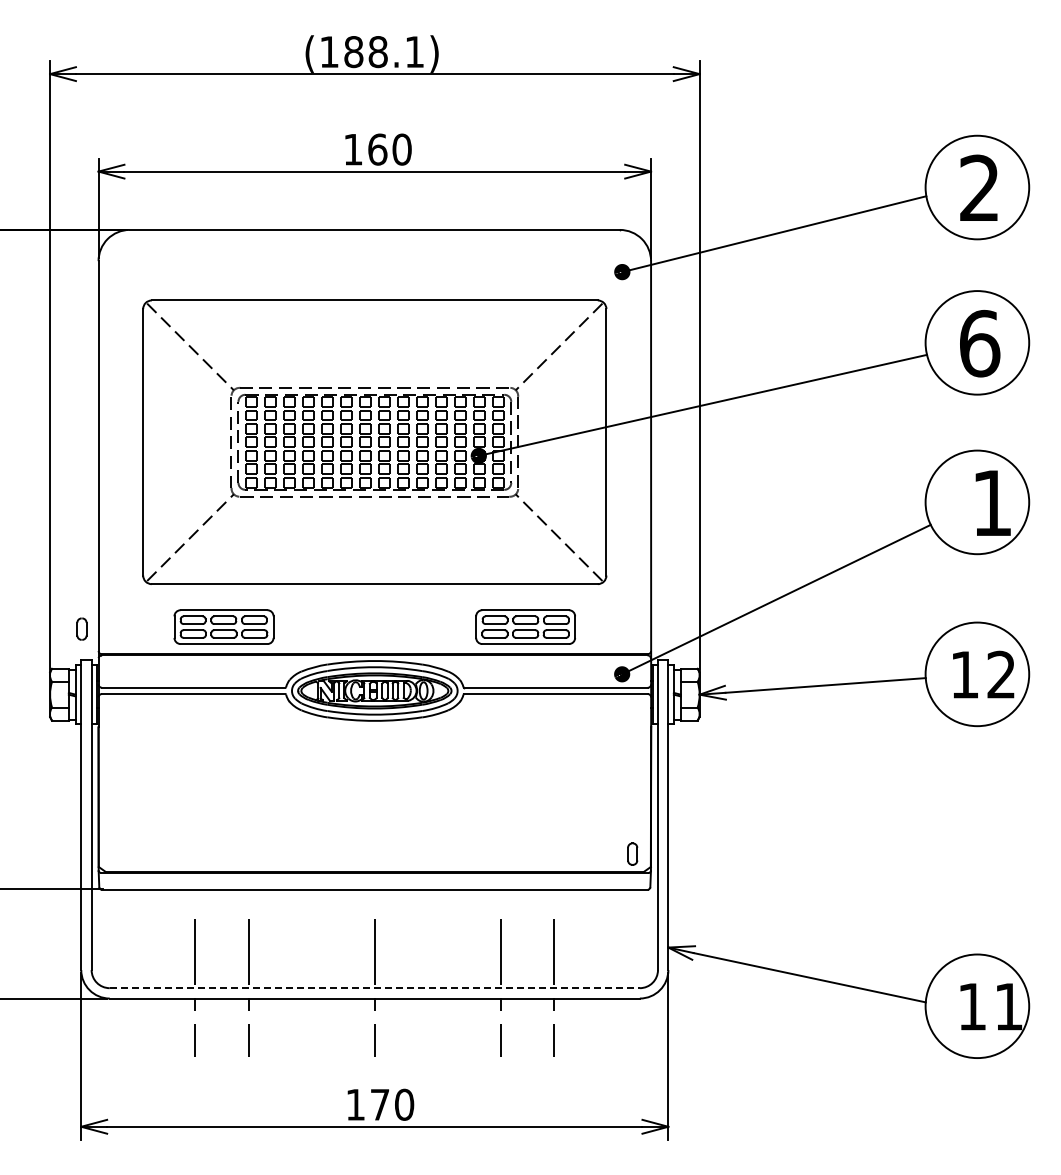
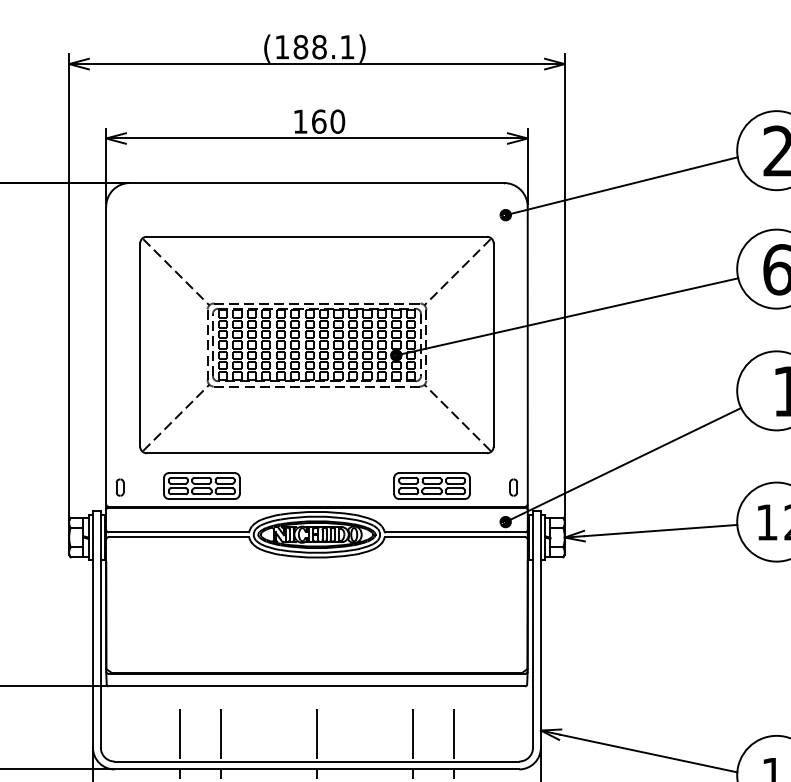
part: (81, 628) -> (119, 487), moved
part: (632, 853) -> (513, 487), moved
line: (375, 988) -> (317, 761), dashed -> solid

